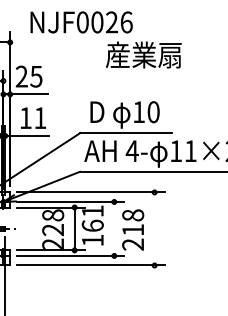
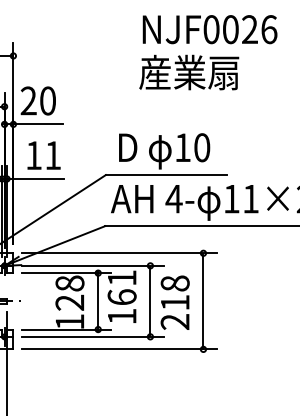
text: (81, 22) -> (209, 29), moved
text: (36, 76) -> (48, 100), 25 -> 20
line: (114, 228) -> (150, 300), added
line: (154, 228) -> (203, 300), added
text: (52, 243) -> (69, 320), 228 -> 128

